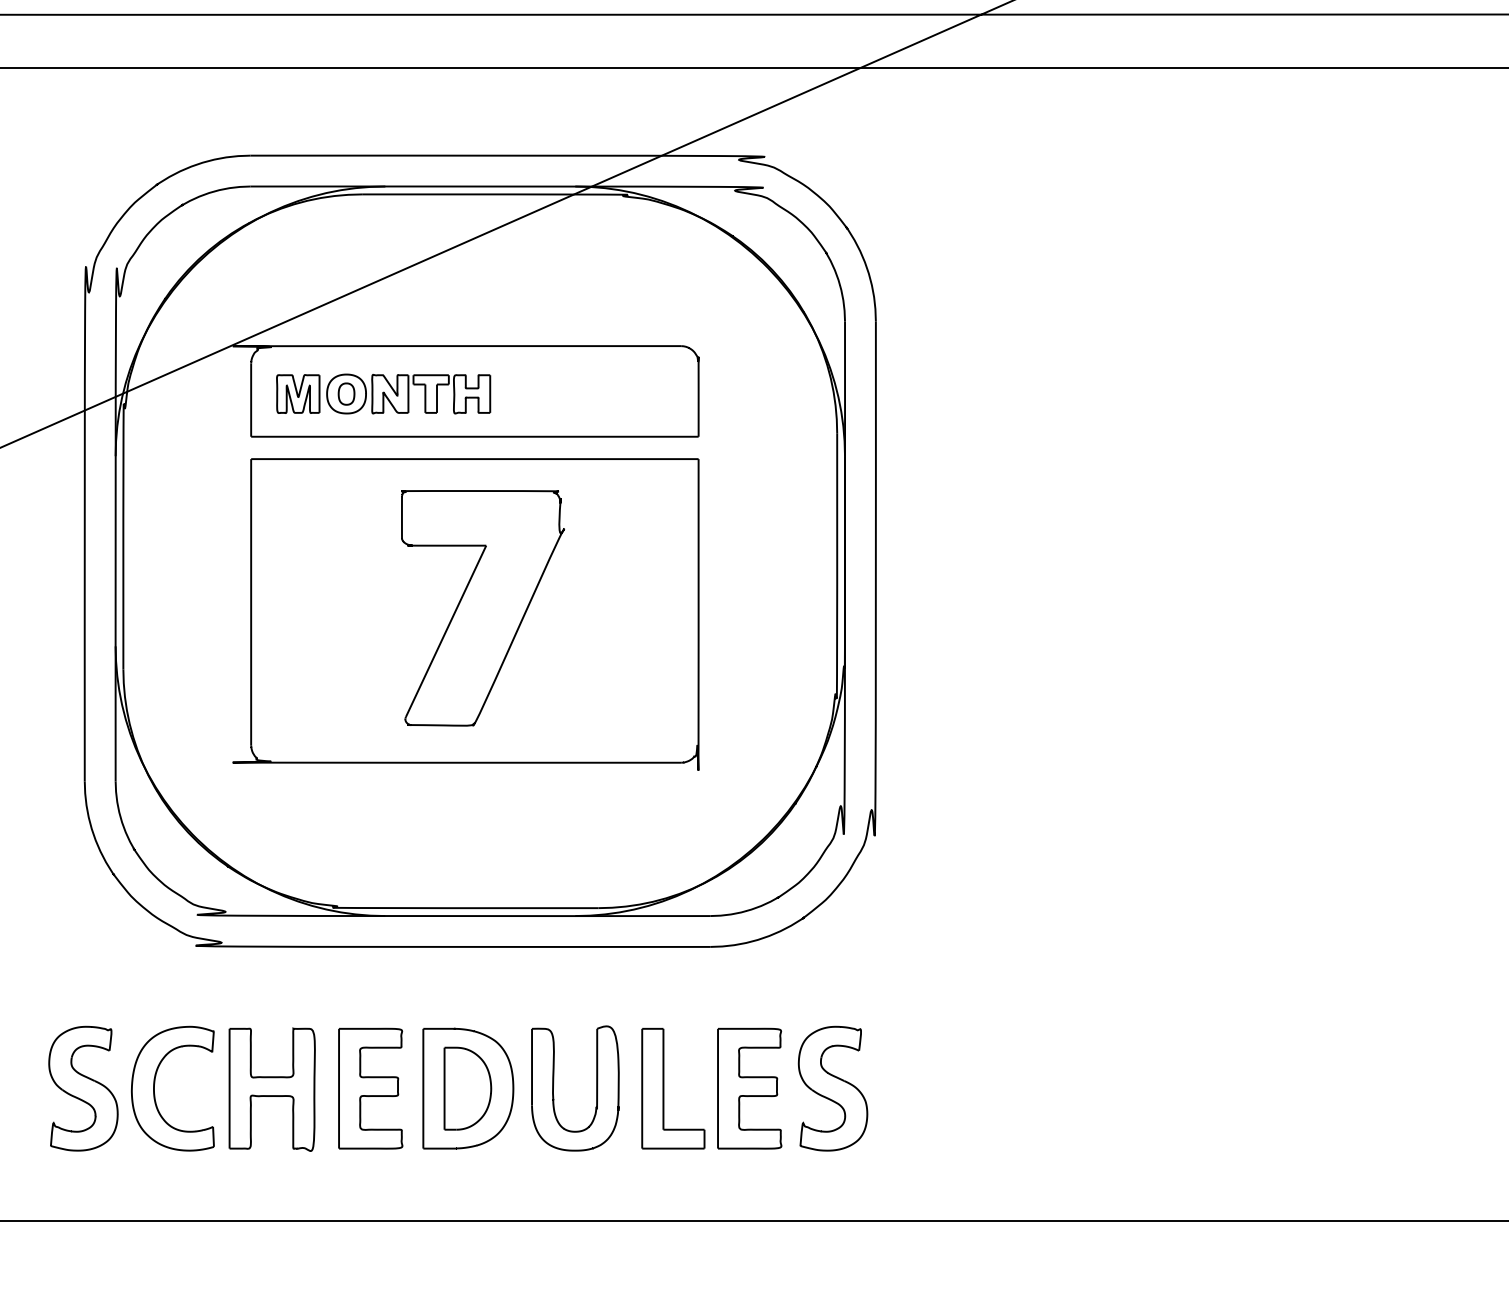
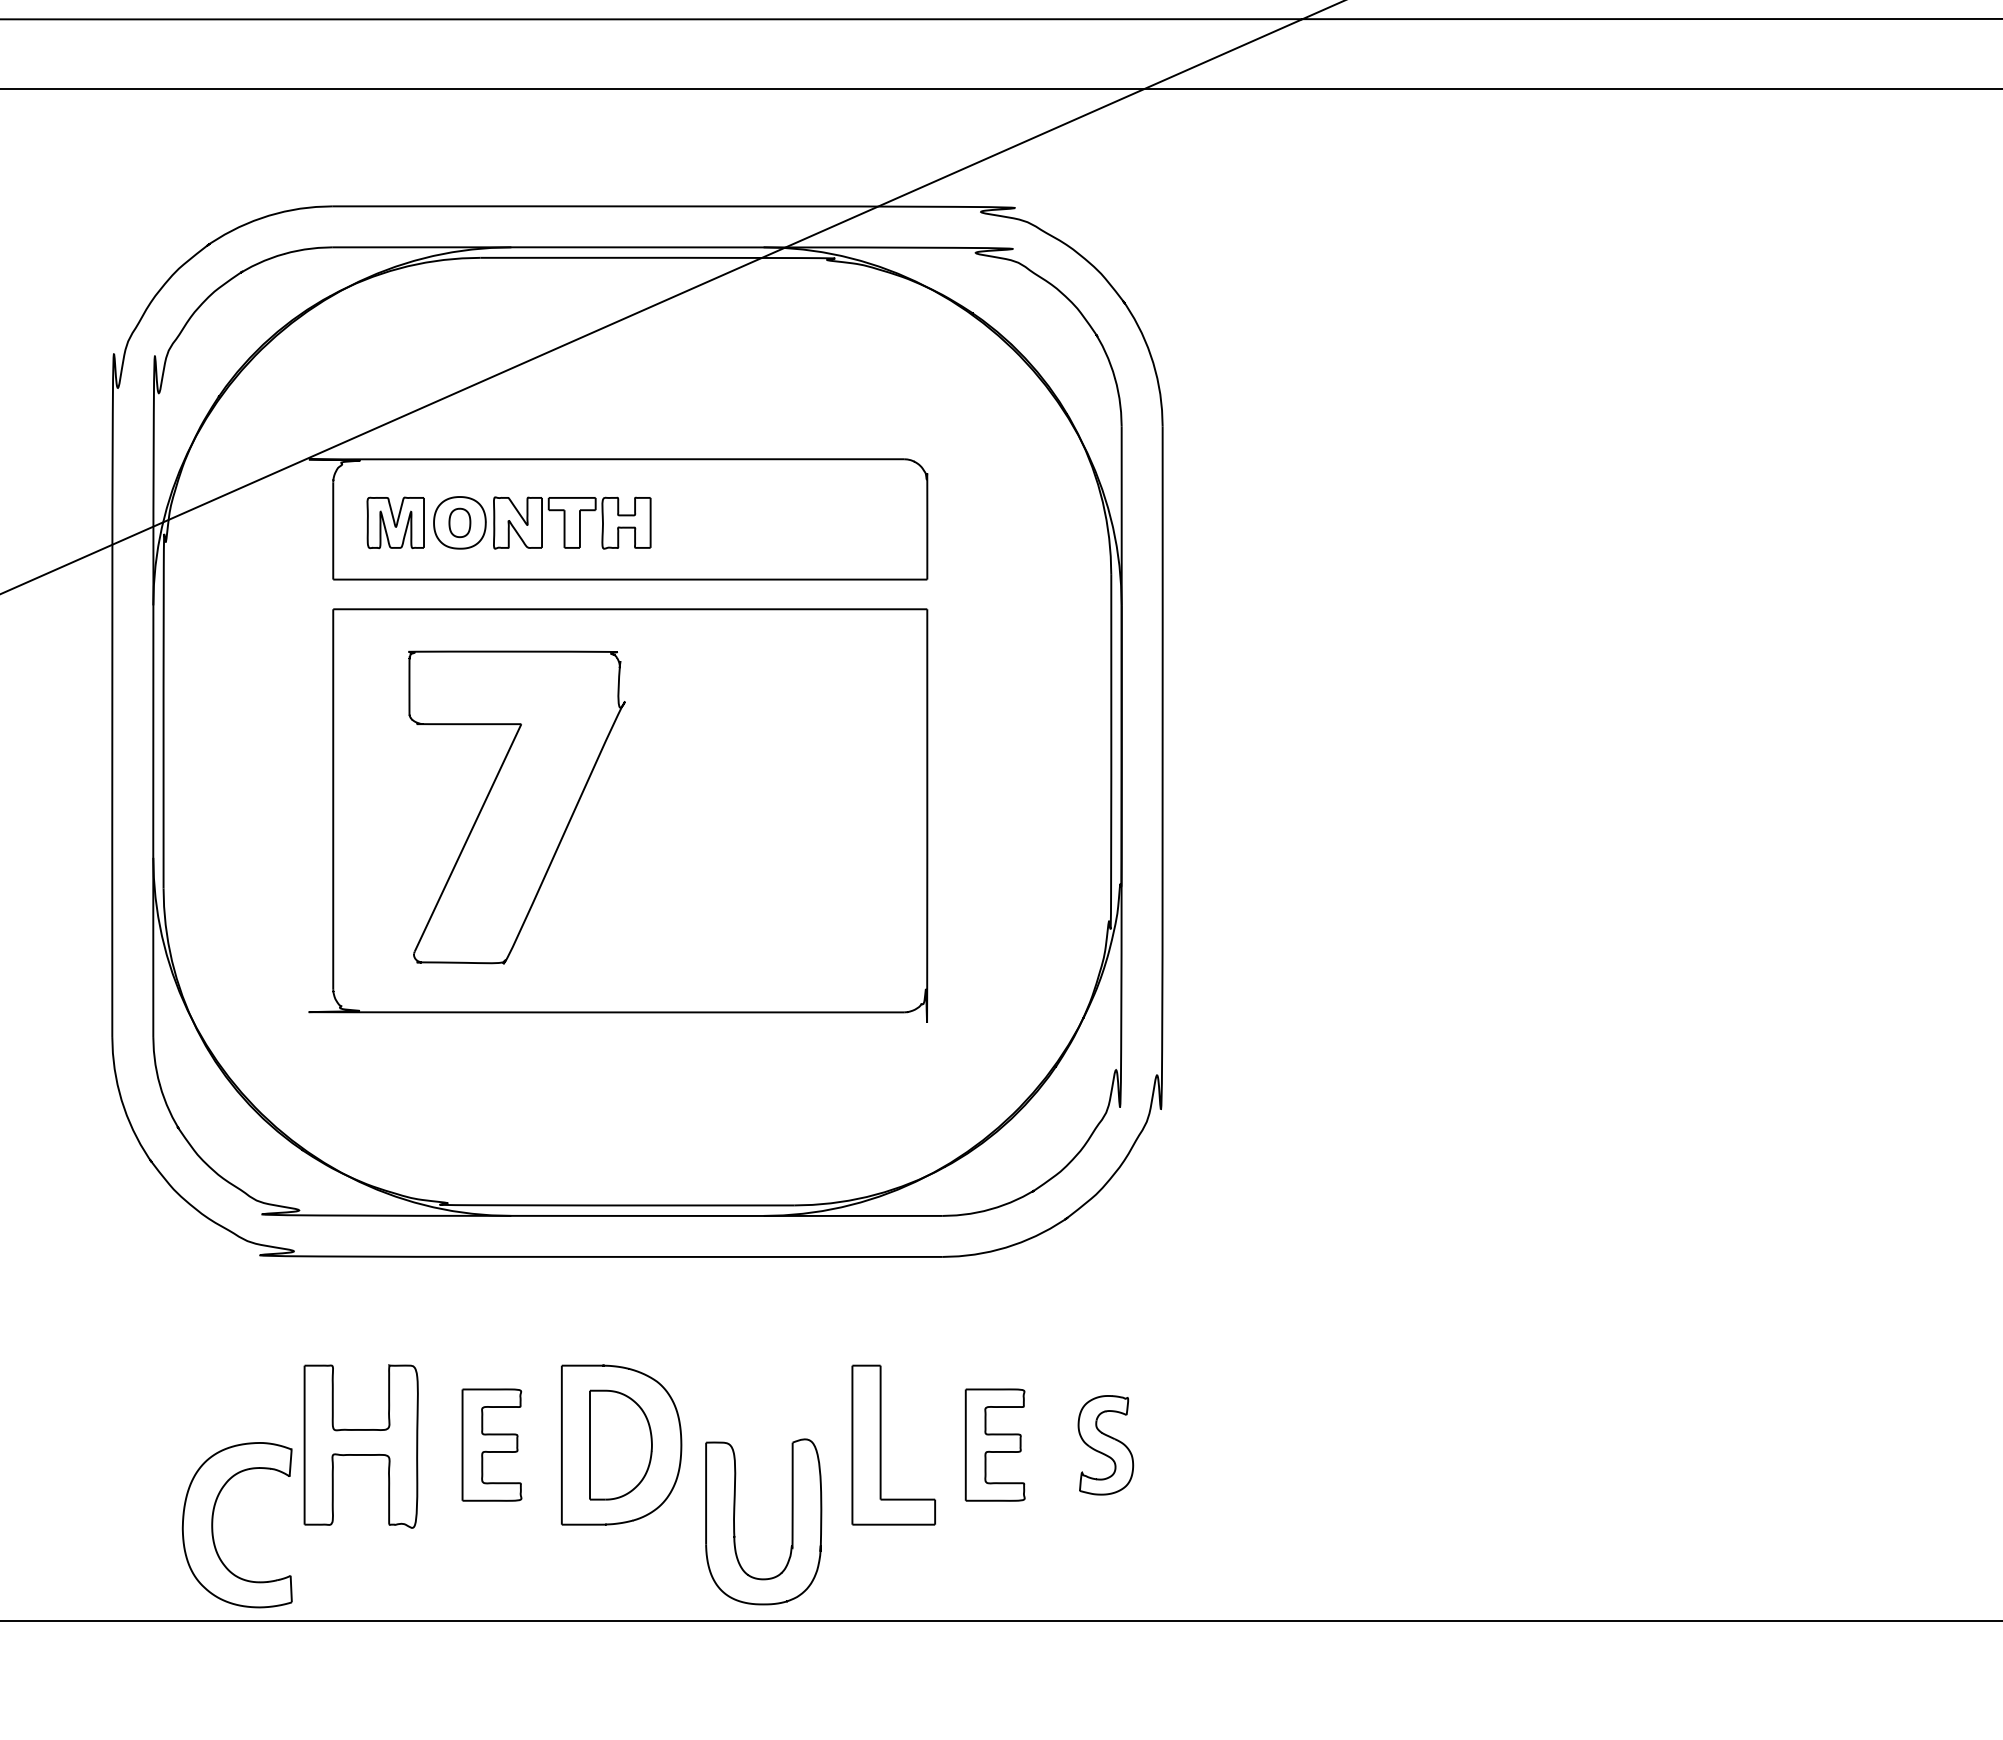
part: (482, 608) -> (516, 807), moved
part: (83, 1088) -> (110, 1445), removed
part: (154, 1088) -> (213, 1525), moved
part: (370, 1088) -> (491, 1444), size x0.7
part: (596, 1088) -> (791, 1521), moved
part: (749, 1088) -> (995, 1444), size x0.7
part: (832, 1088) -> (1105, 1445), size x0.6

